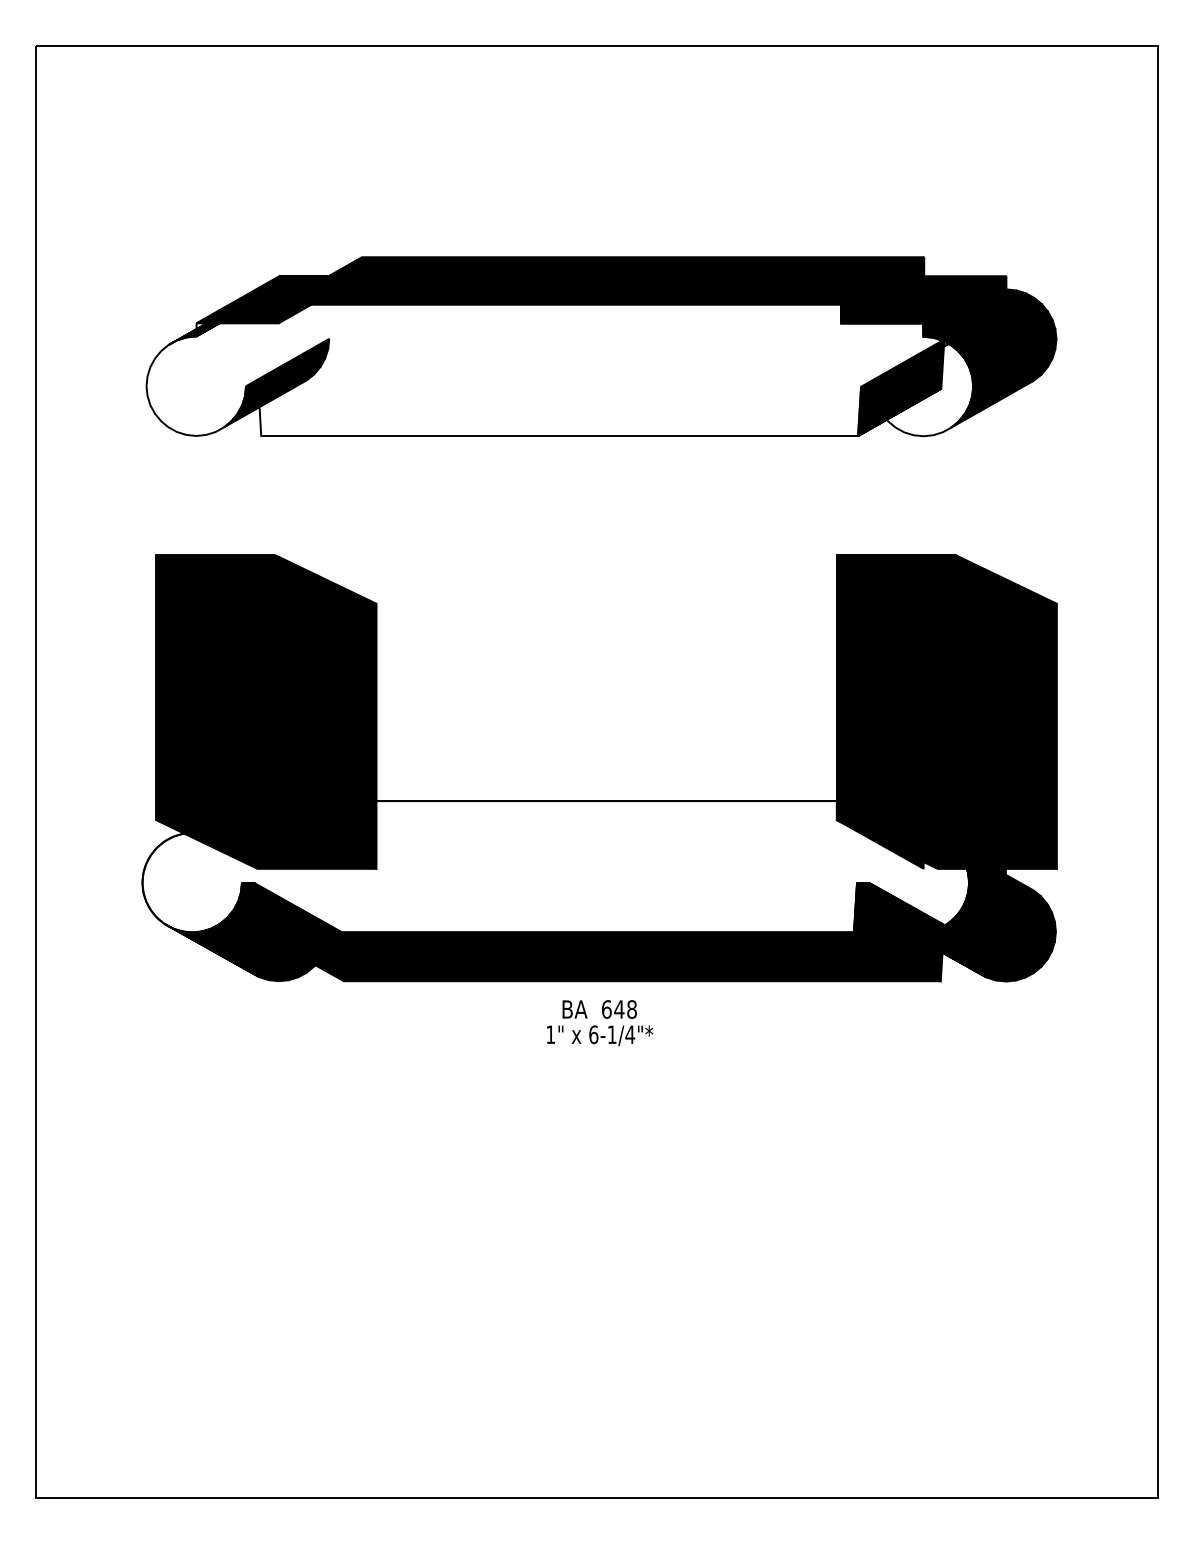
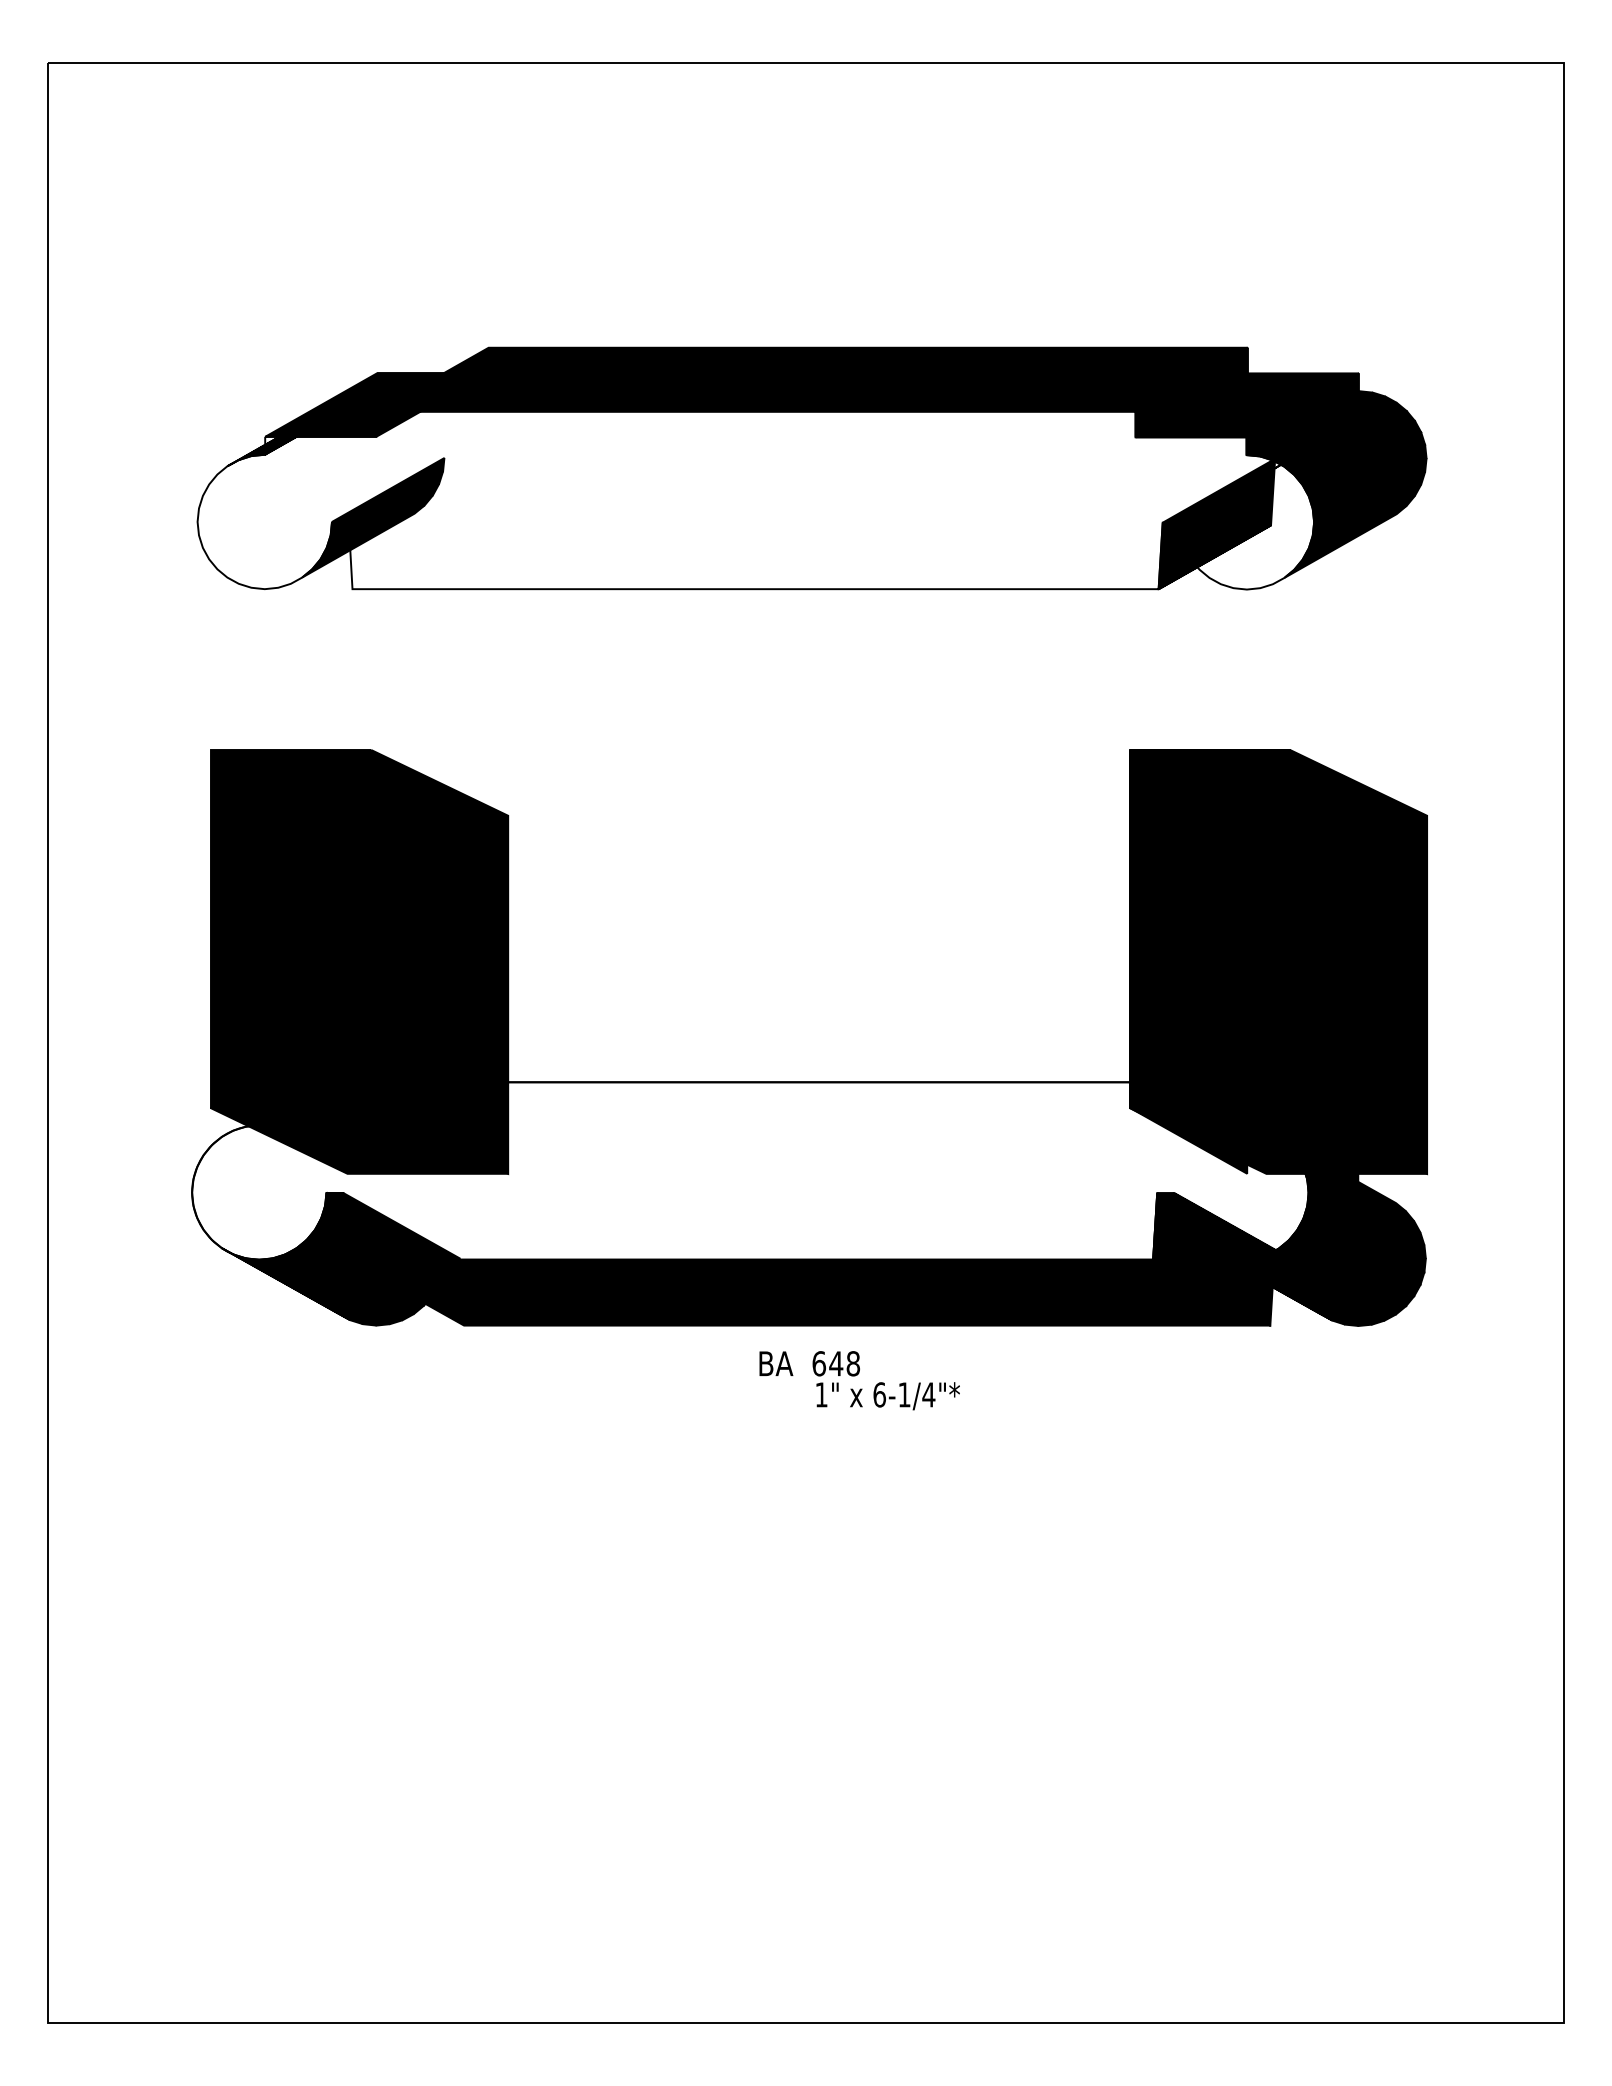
text: (599, 1035) -> (887, 1396), moved

